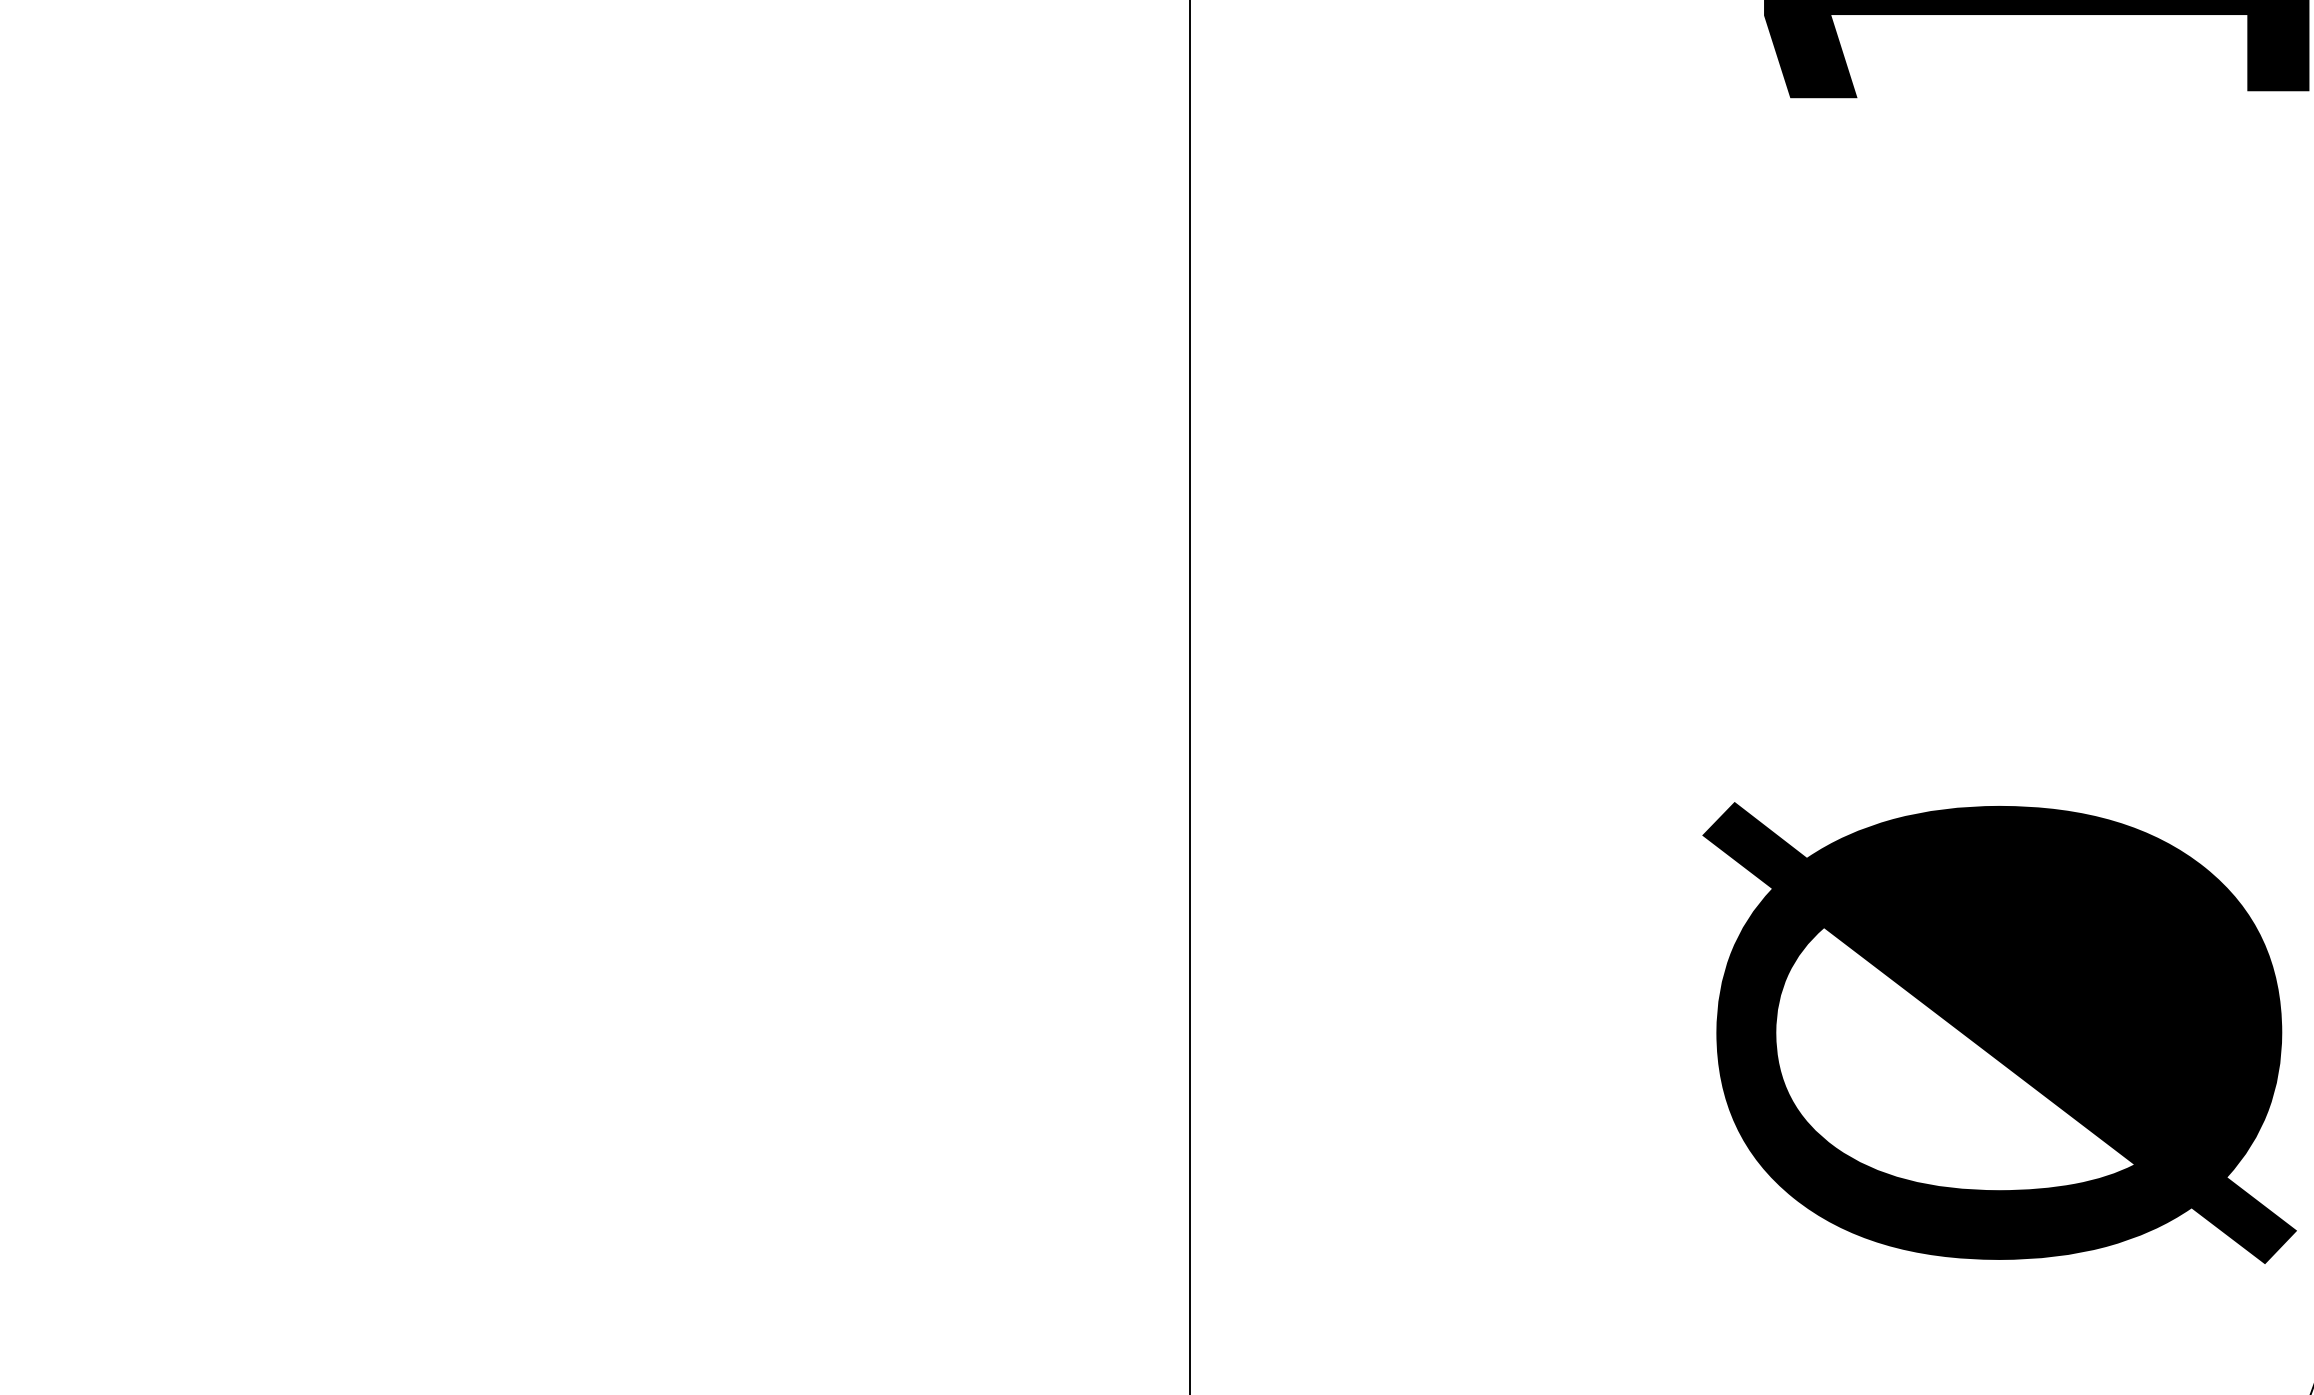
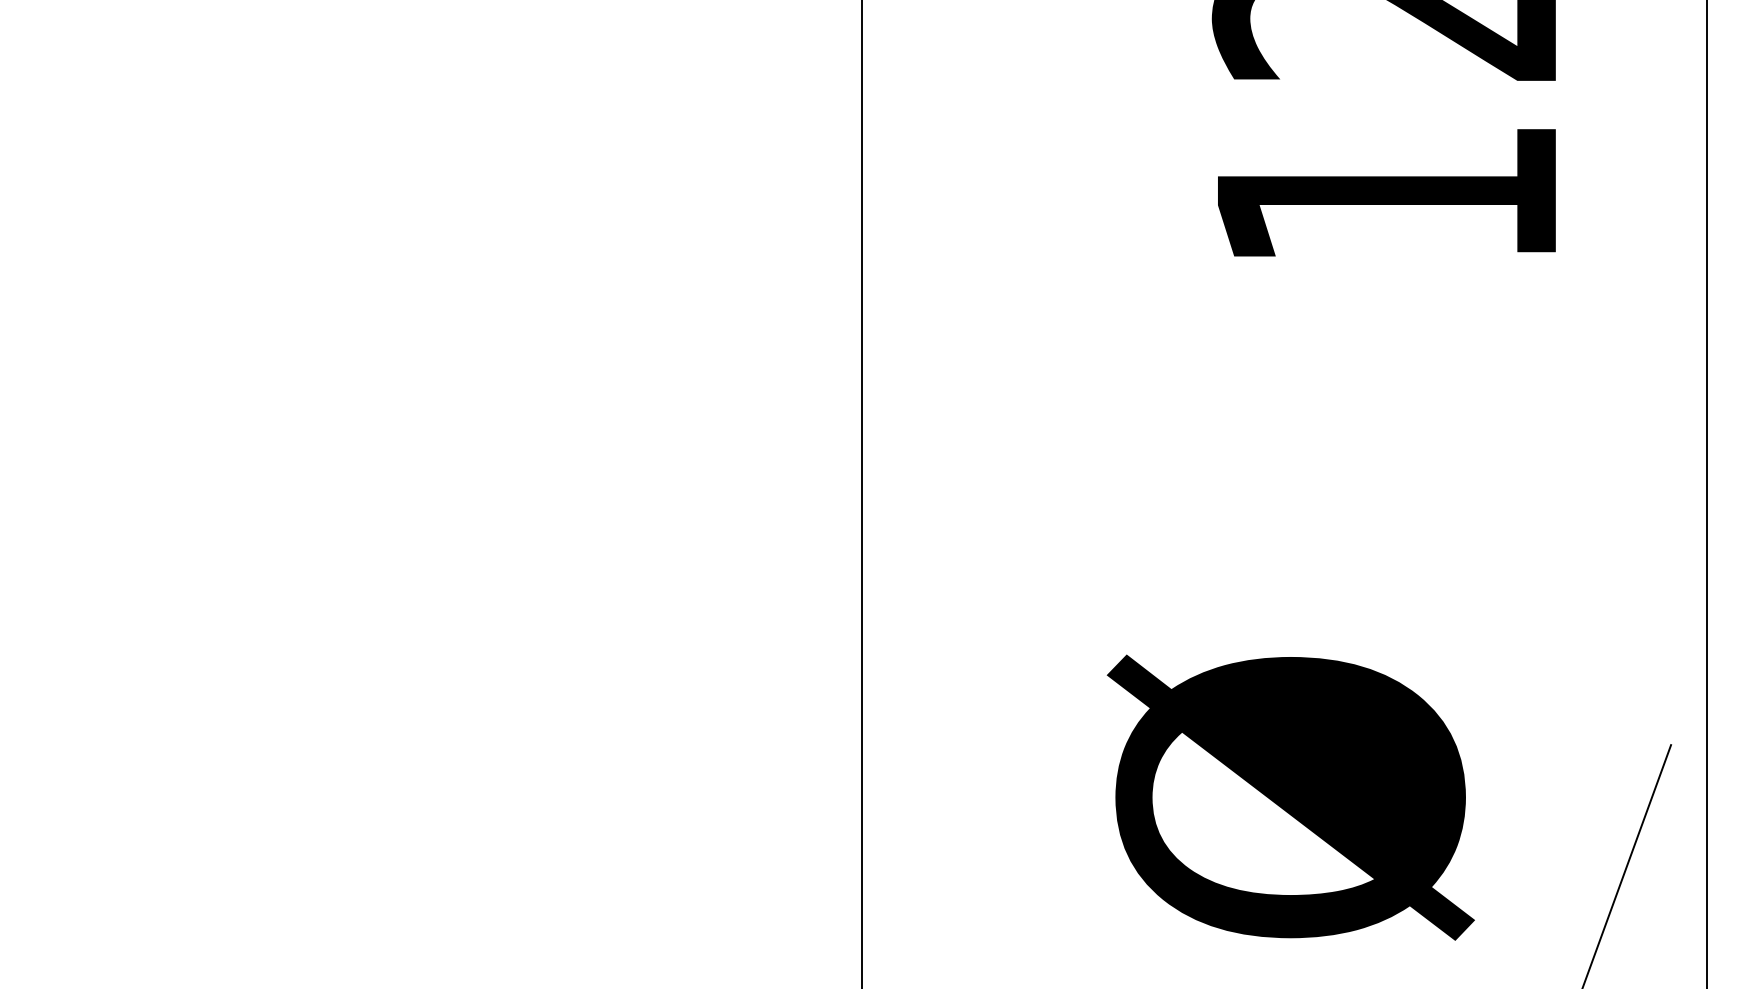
text: (1998, 1032) -> (1290, 797), moved

